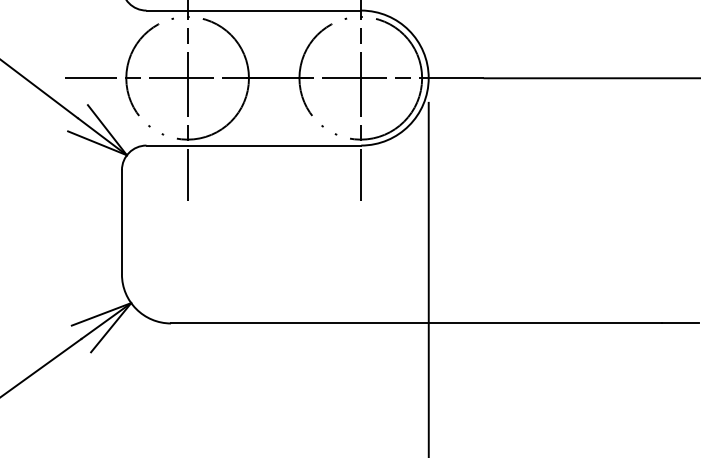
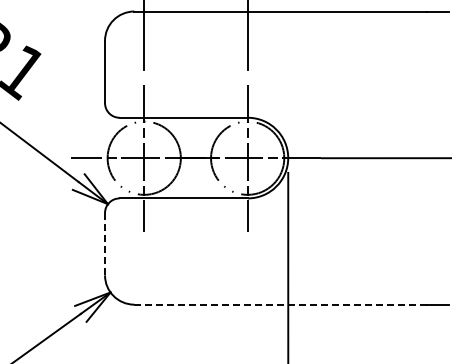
line: (122, 221) -> (105, 243), solid -> dashed
line: (415, 323) -> (280, 304), solid -> dashed

